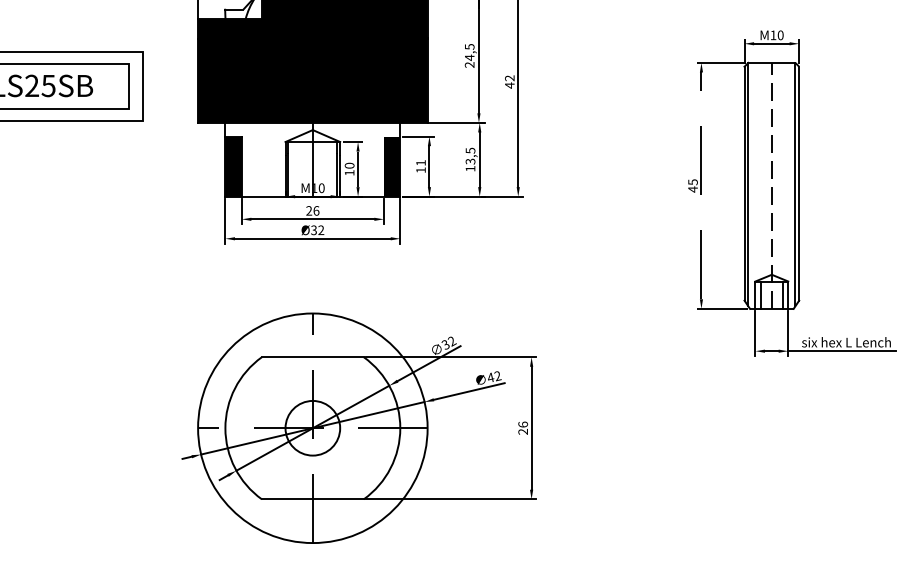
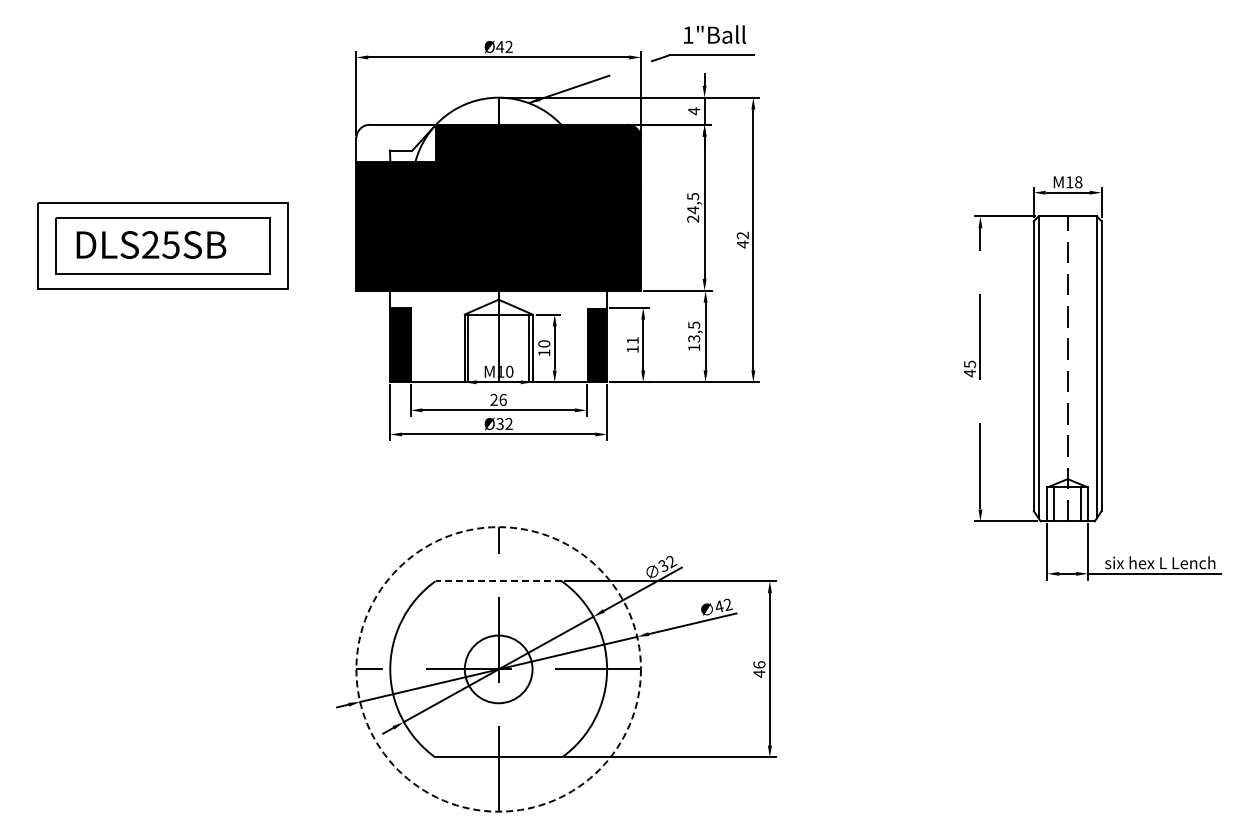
text: (780, 34) -> (1078, 181), 10 -> 18
line: (312, 357) -> (498, 581), solid -> dashed
circle: (312, 428) -> (498, 669), solid -> dashed
text: (523, 431) -> (759, 673), 26 -> 46

